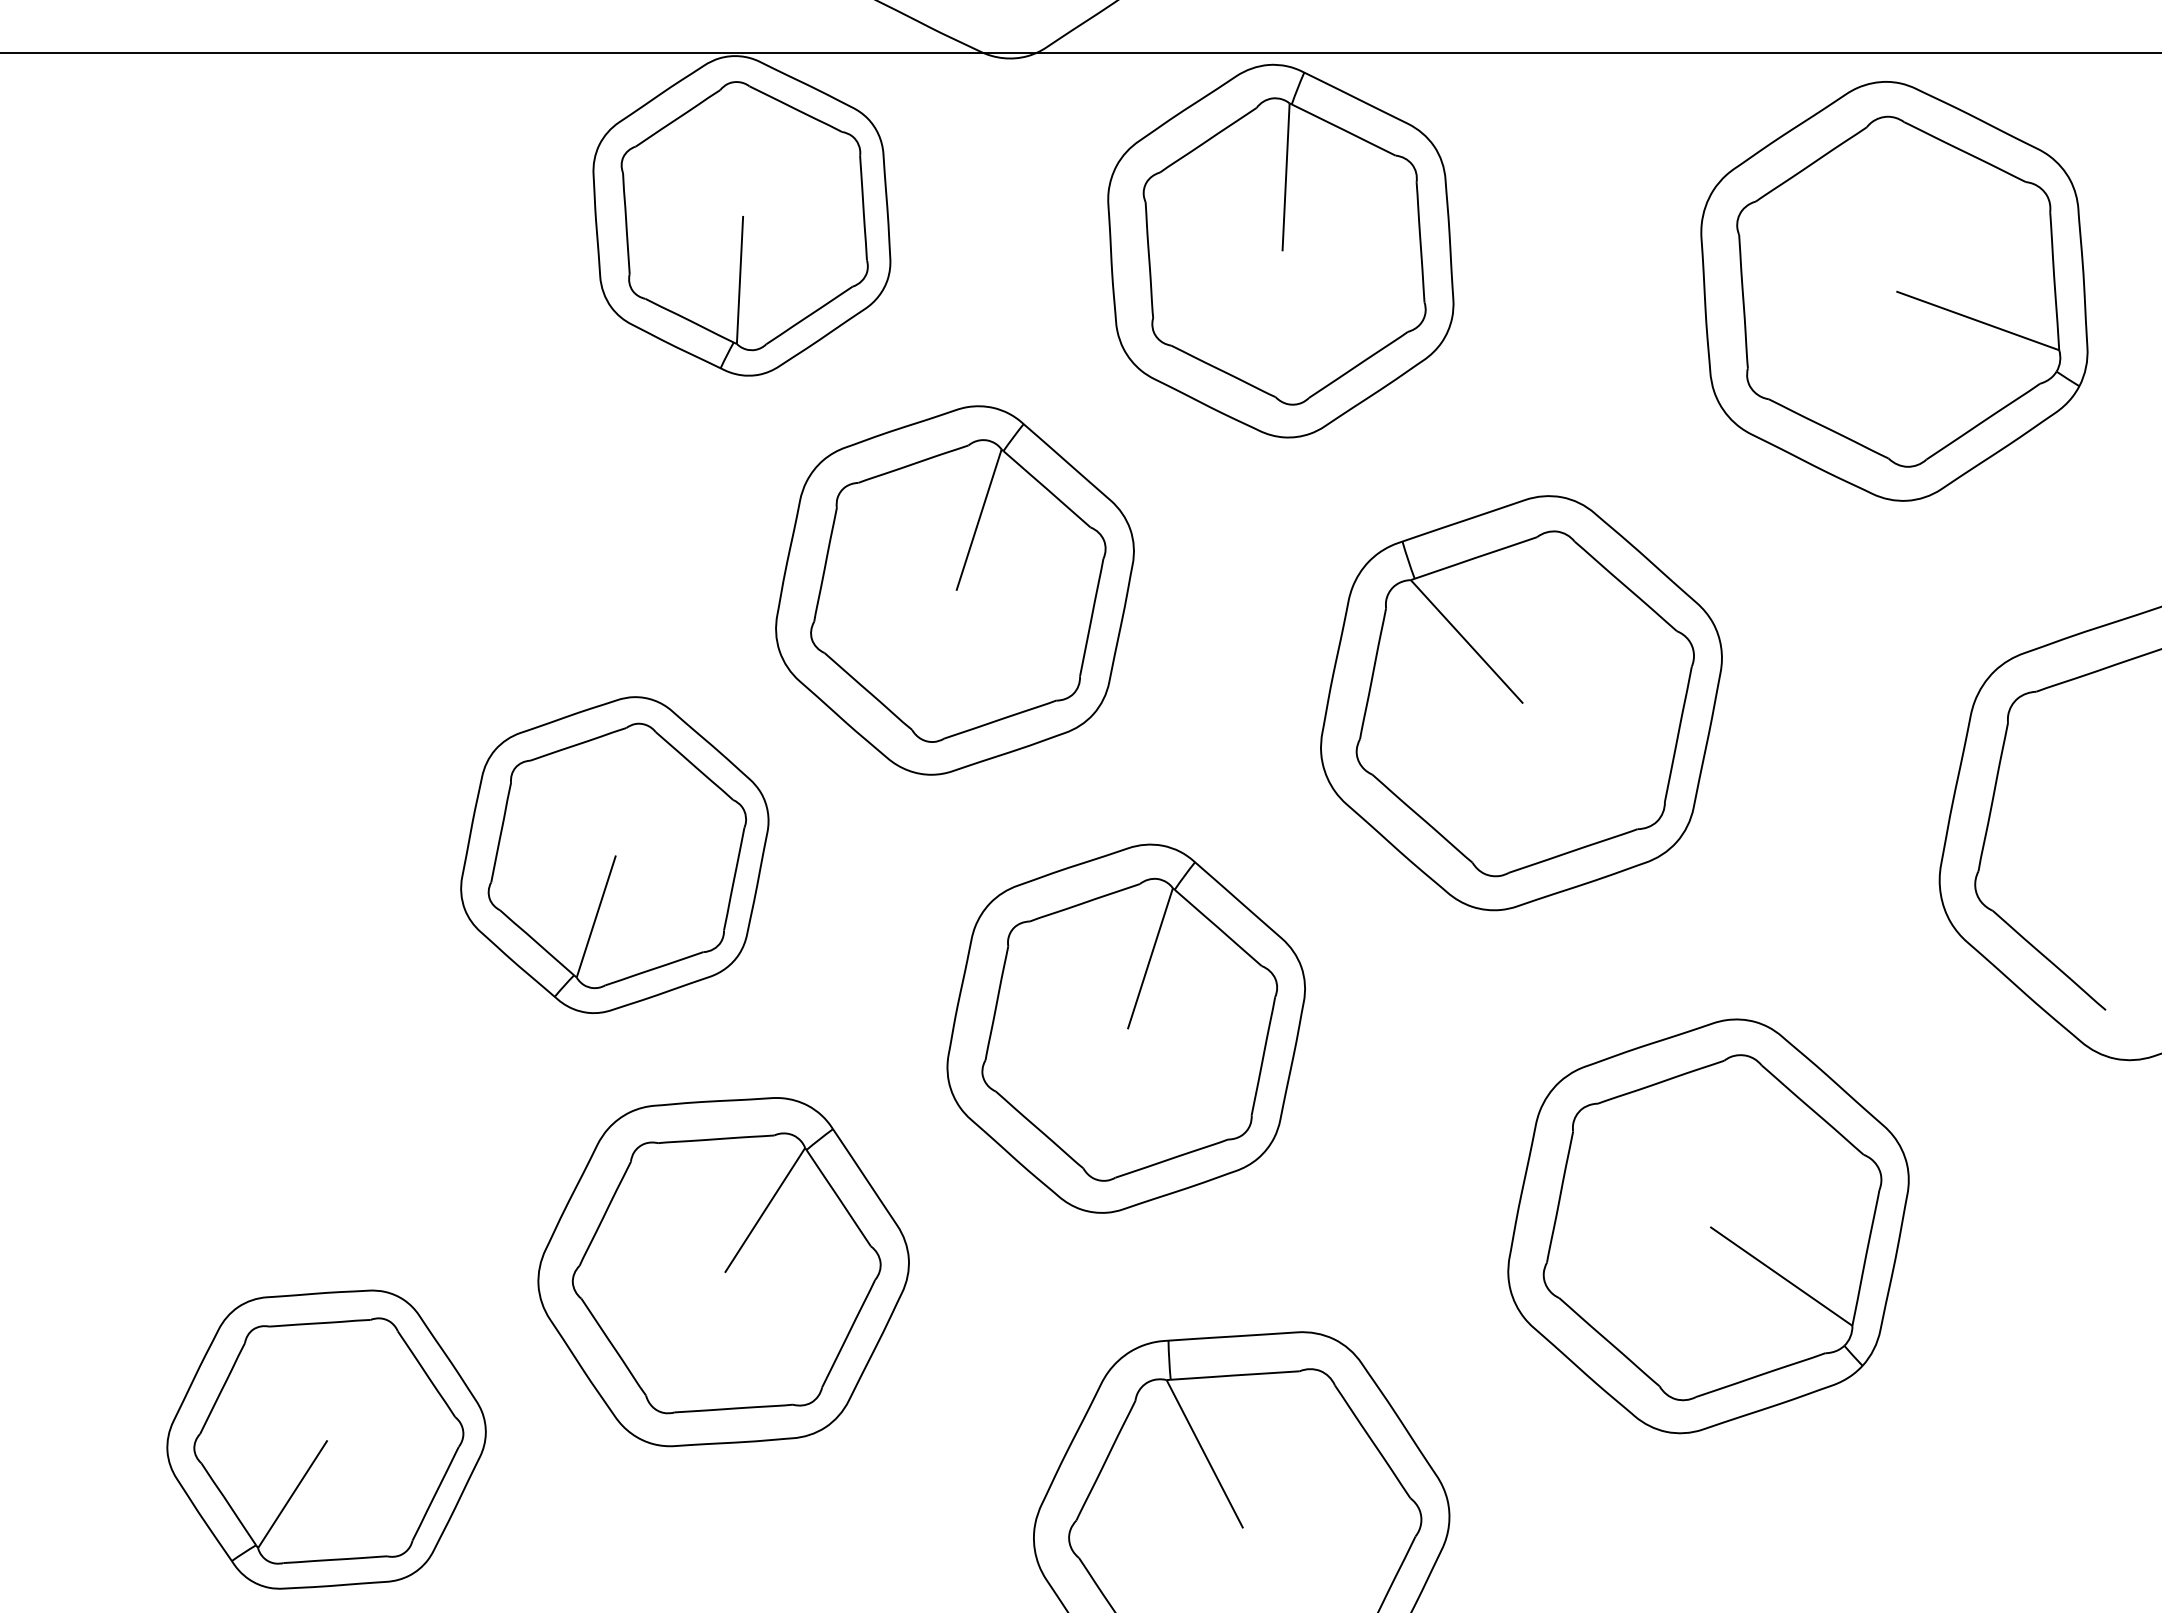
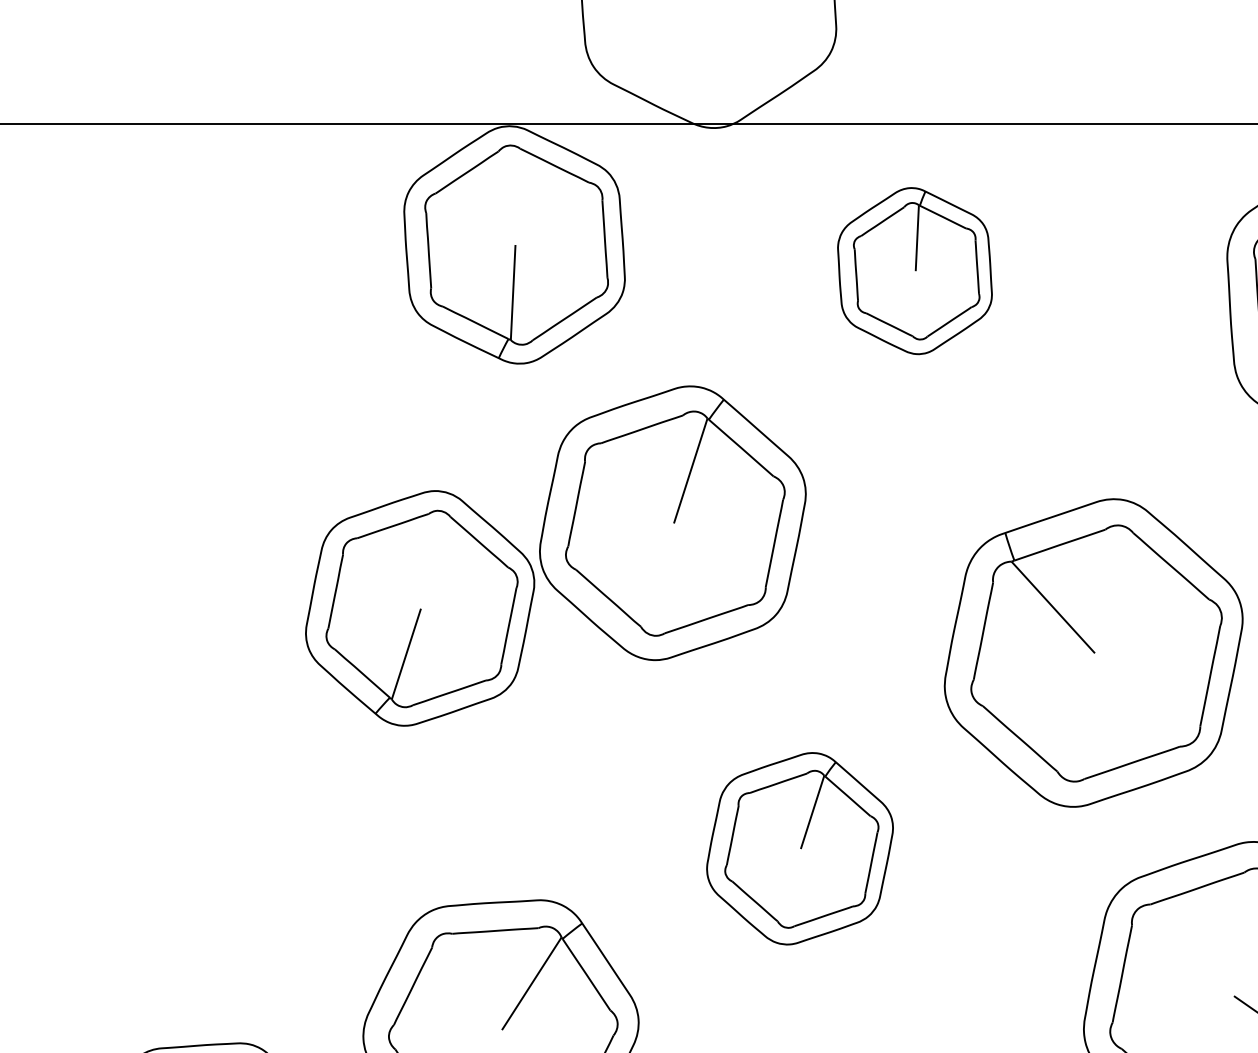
part: (1280, 250) -> (914, 270), size x0.6
part: (1521, 703) -> (1093, 653), moved
part: (614, 854) -> (419, 607), moved
part: (1125, 1028) -> (799, 848), size x0.7

